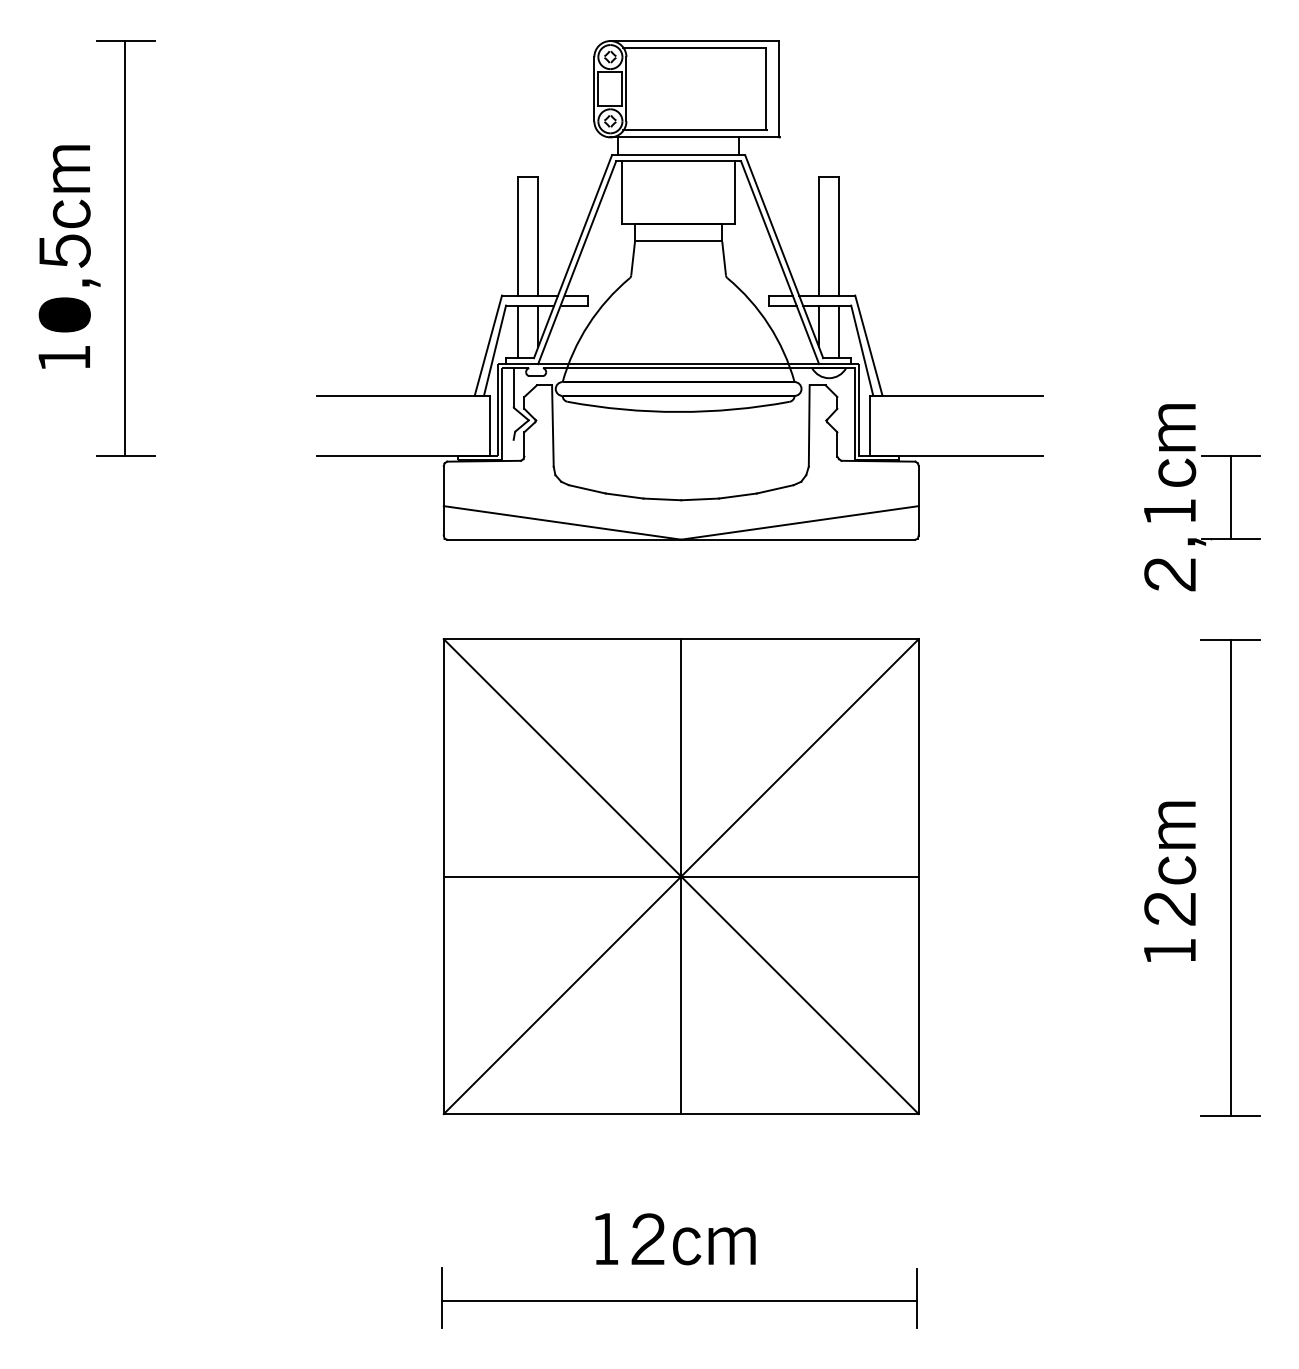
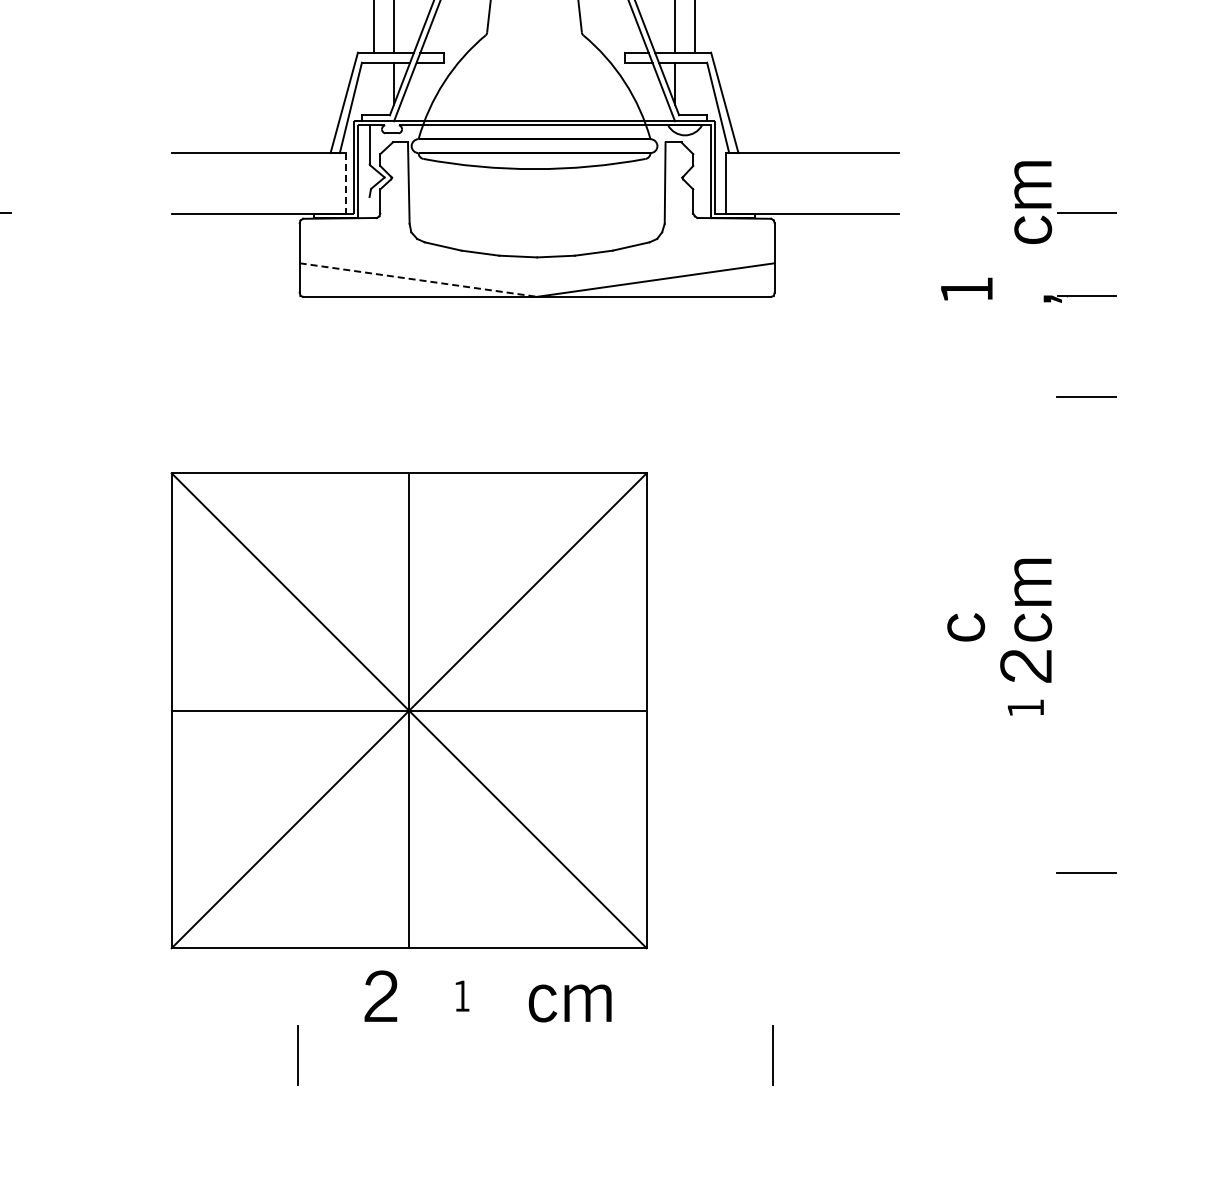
line: (518, 331) -> (374, 88), removed
line: (839, 331) -> (695, 88), removed
line: (489, 426) -> (345, 183), solid -> dashed
line: (1230, 497) -> (1086, 254), removed
part: (1169, 510) -> (966, 288), moved
line: (562, 522) -> (418, 279), solid -> dashed
fill: (1169, 574) -> (1025, 331), removed
part: (680, 876) -> (408, 710), moved
line: (1230, 877) -> (1086, 634), removed
part: (1110, 879) -> (966, 636), added
part: (1169, 950) -> (1025, 707), size x0.7
part: (606, 1238) -> (462, 995), size x0.6
part: (647, 1238) -> (380, 995), moved
line: (679, 1300) -> (535, 1057), removed

